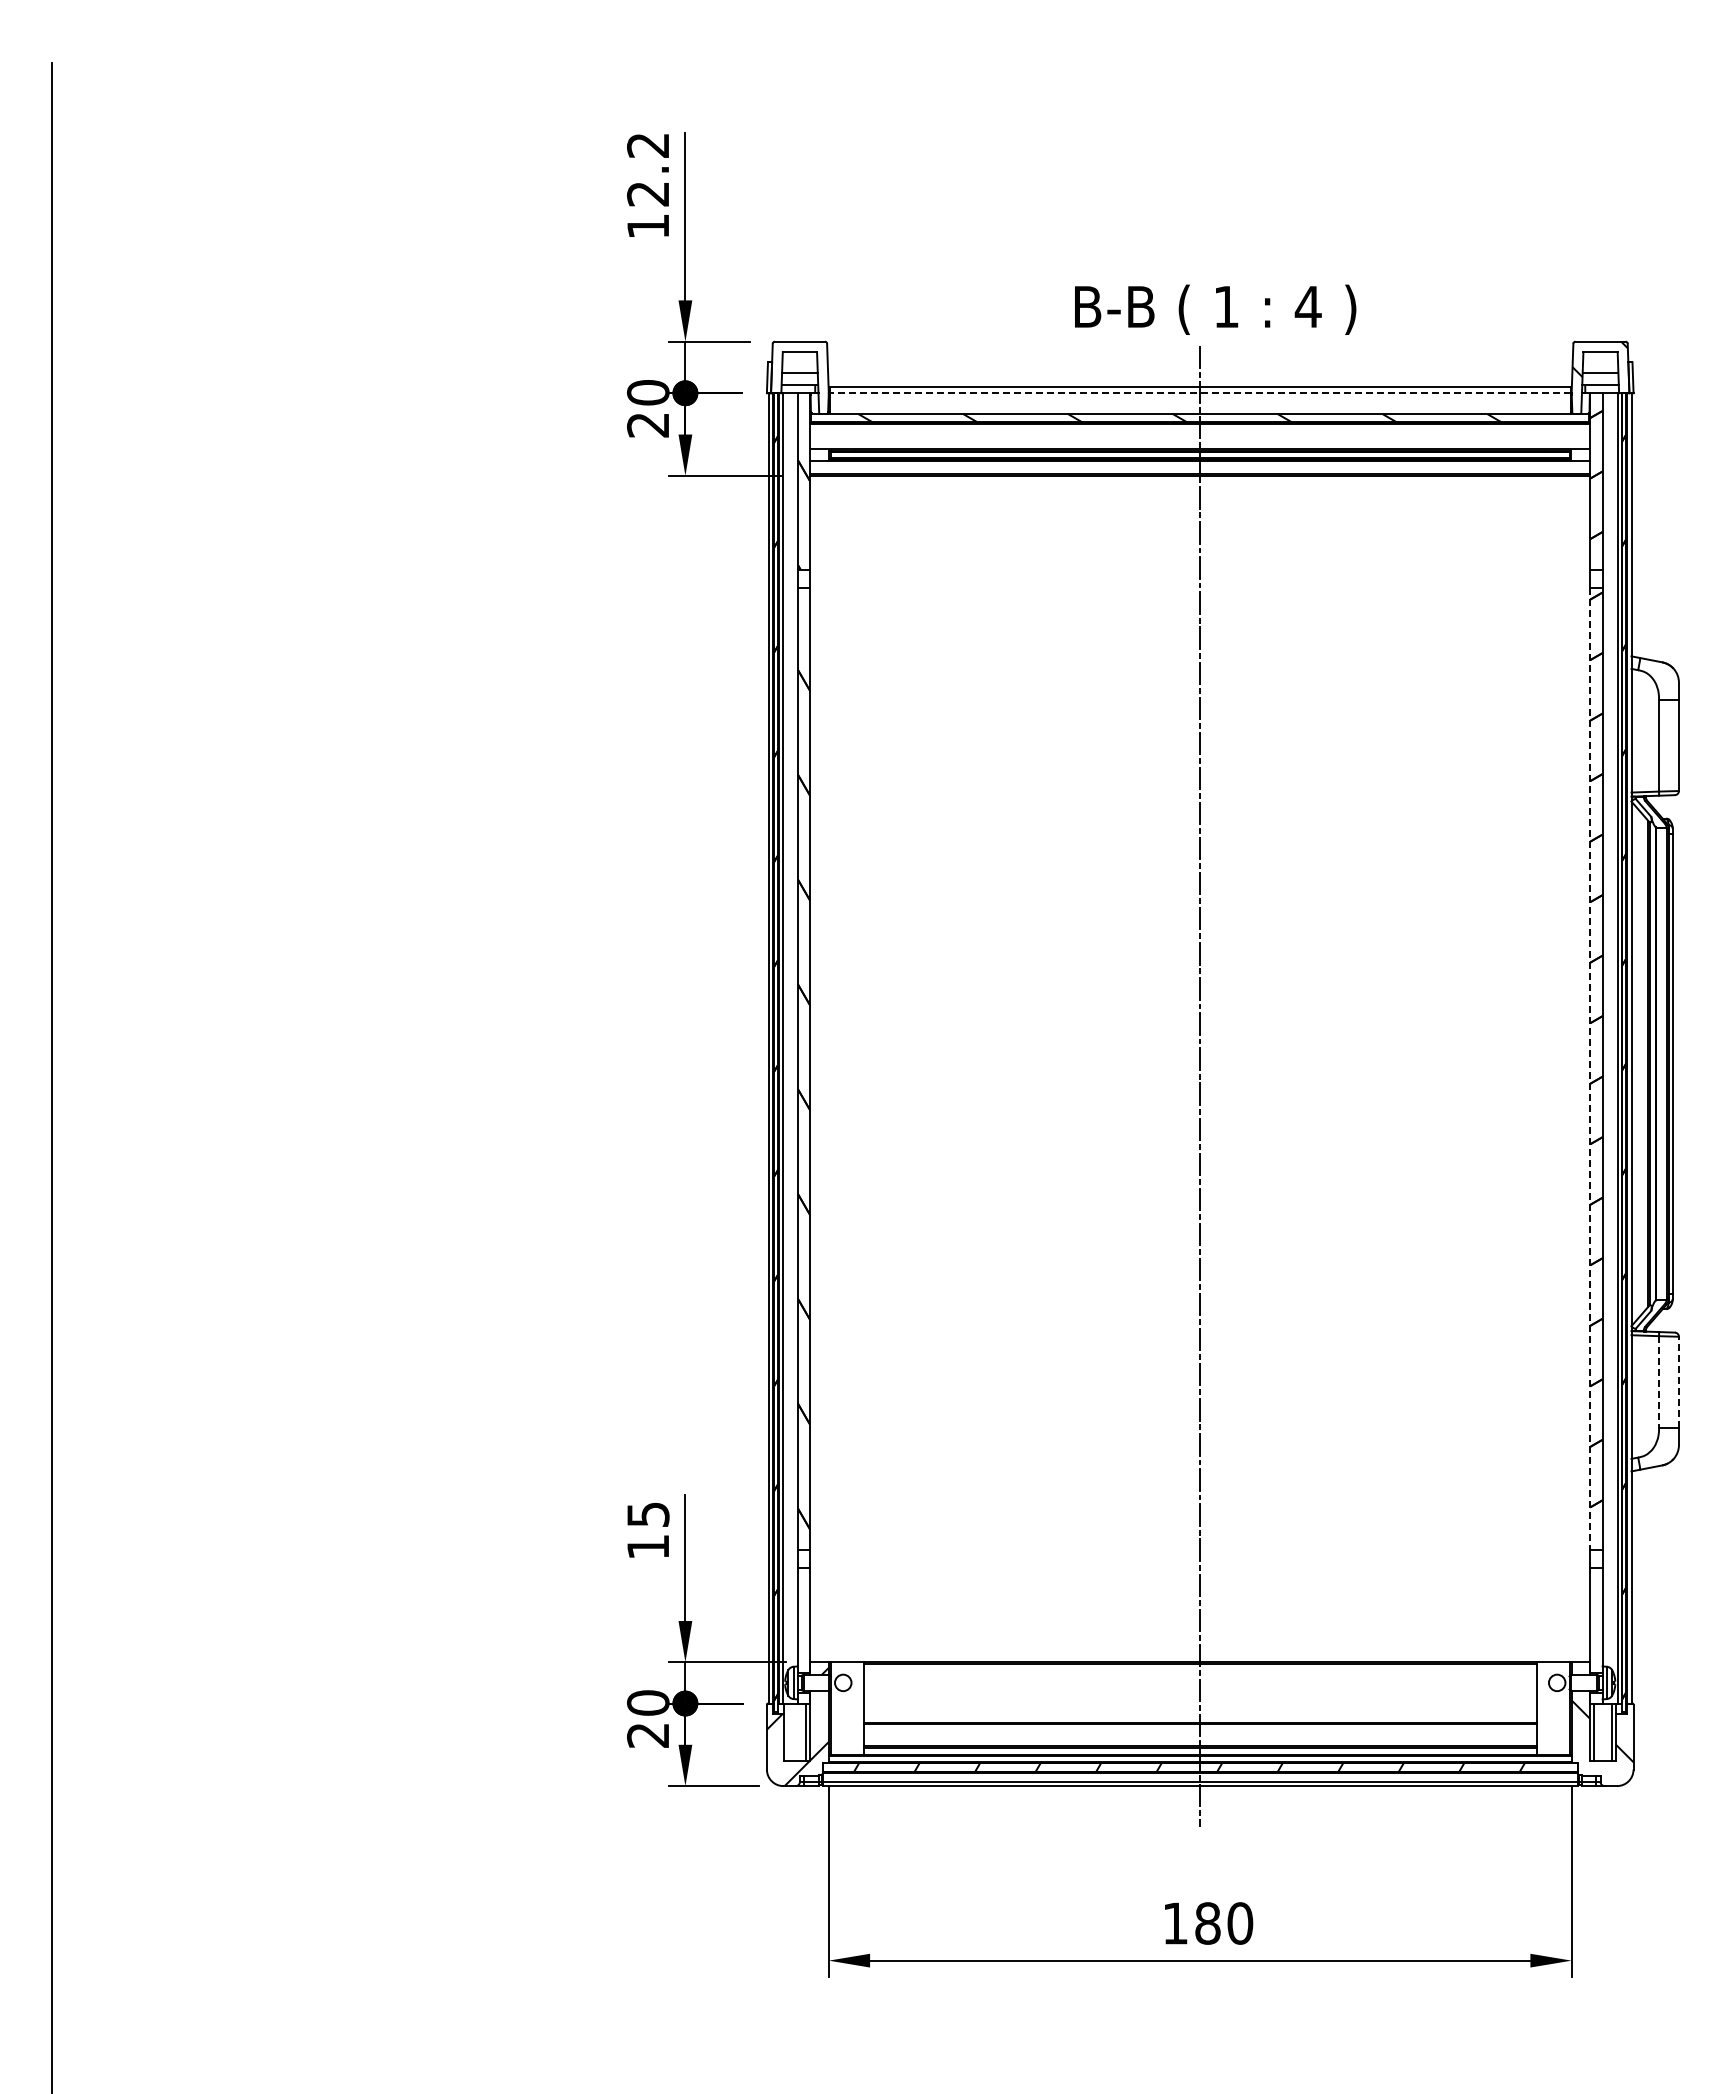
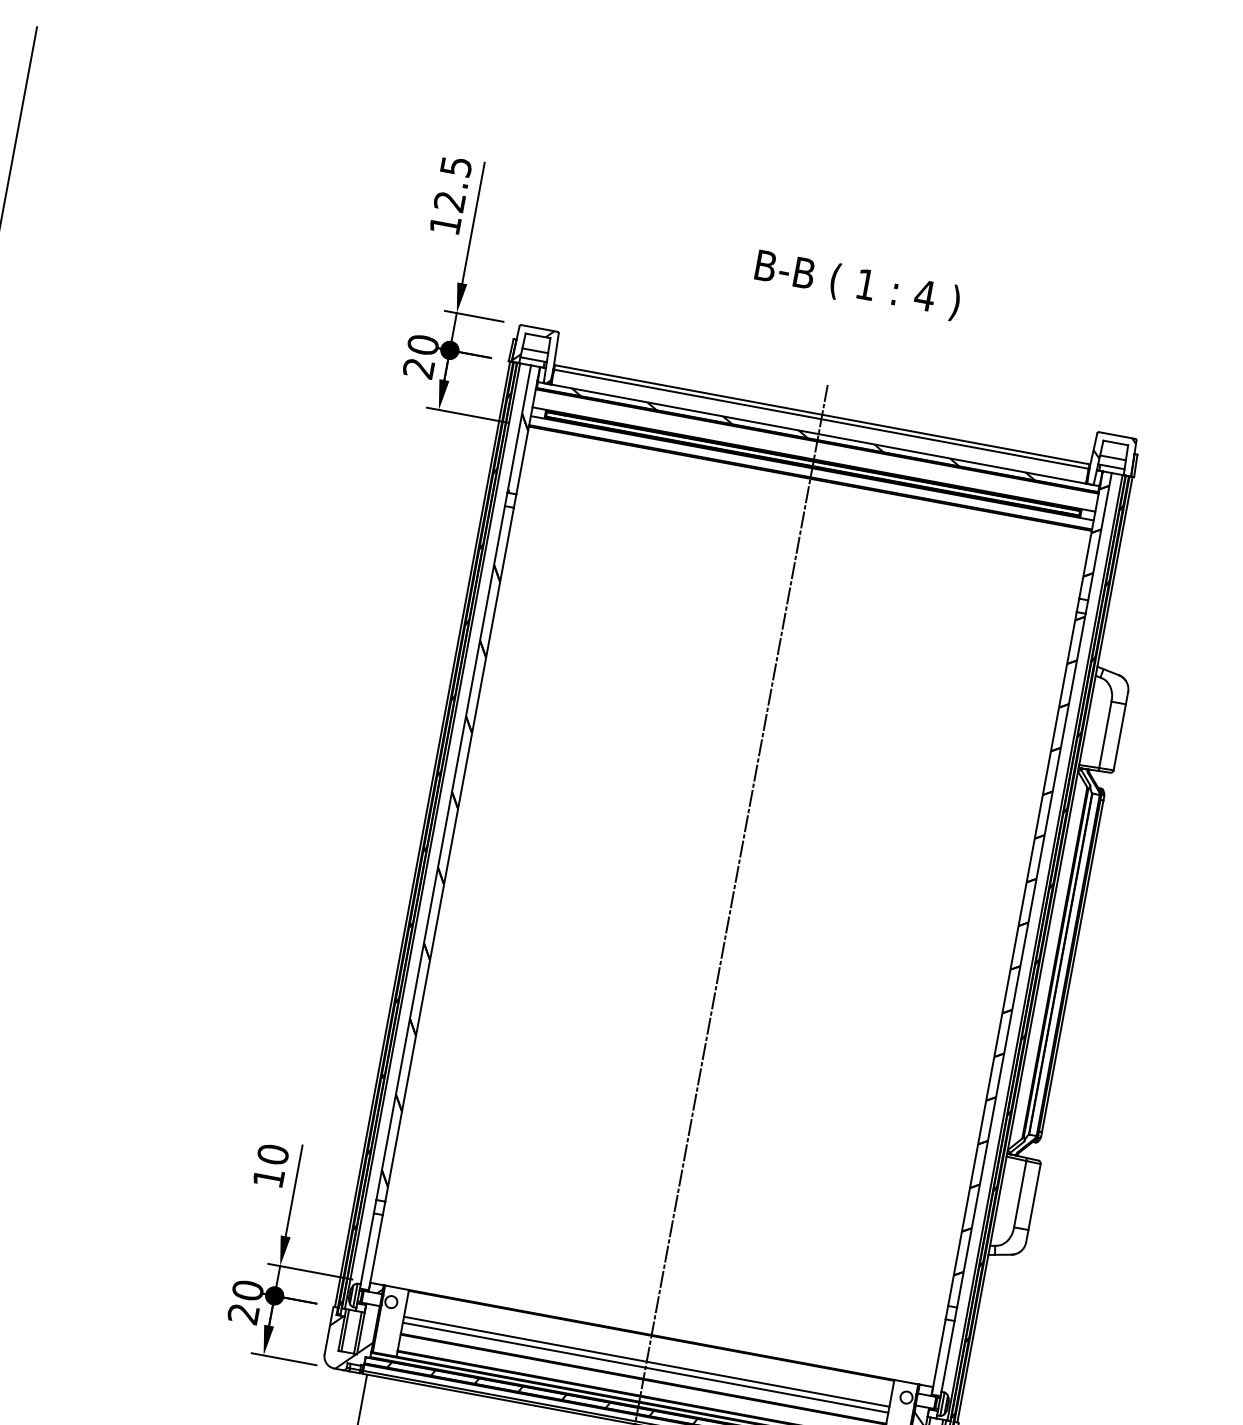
text: (648, 145) -> (456, 166), 12.2 -> 12.5
text: (1215, 309) -> (857, 285), moved
hatch: (799, 377) -> (534, 354), added
line: (1199, 393) -> (820, 419), dashed -> solid
line: (1590, 1069) -> (1012, 959), dashed -> solid
line: (1659, 1382) -> (1020, 1194), dashed -> solid
line: (1678, 1382) -> (1034, 1197), dashed -> solid
text: (648, 1514) -> (273, 1154), 15 -> 10
line: (1199, 1699) -> (646, 1361), added
line: (1199, 1707) -> (645, 1367), added
line: (788, 1732) -> (345, 1330), added

